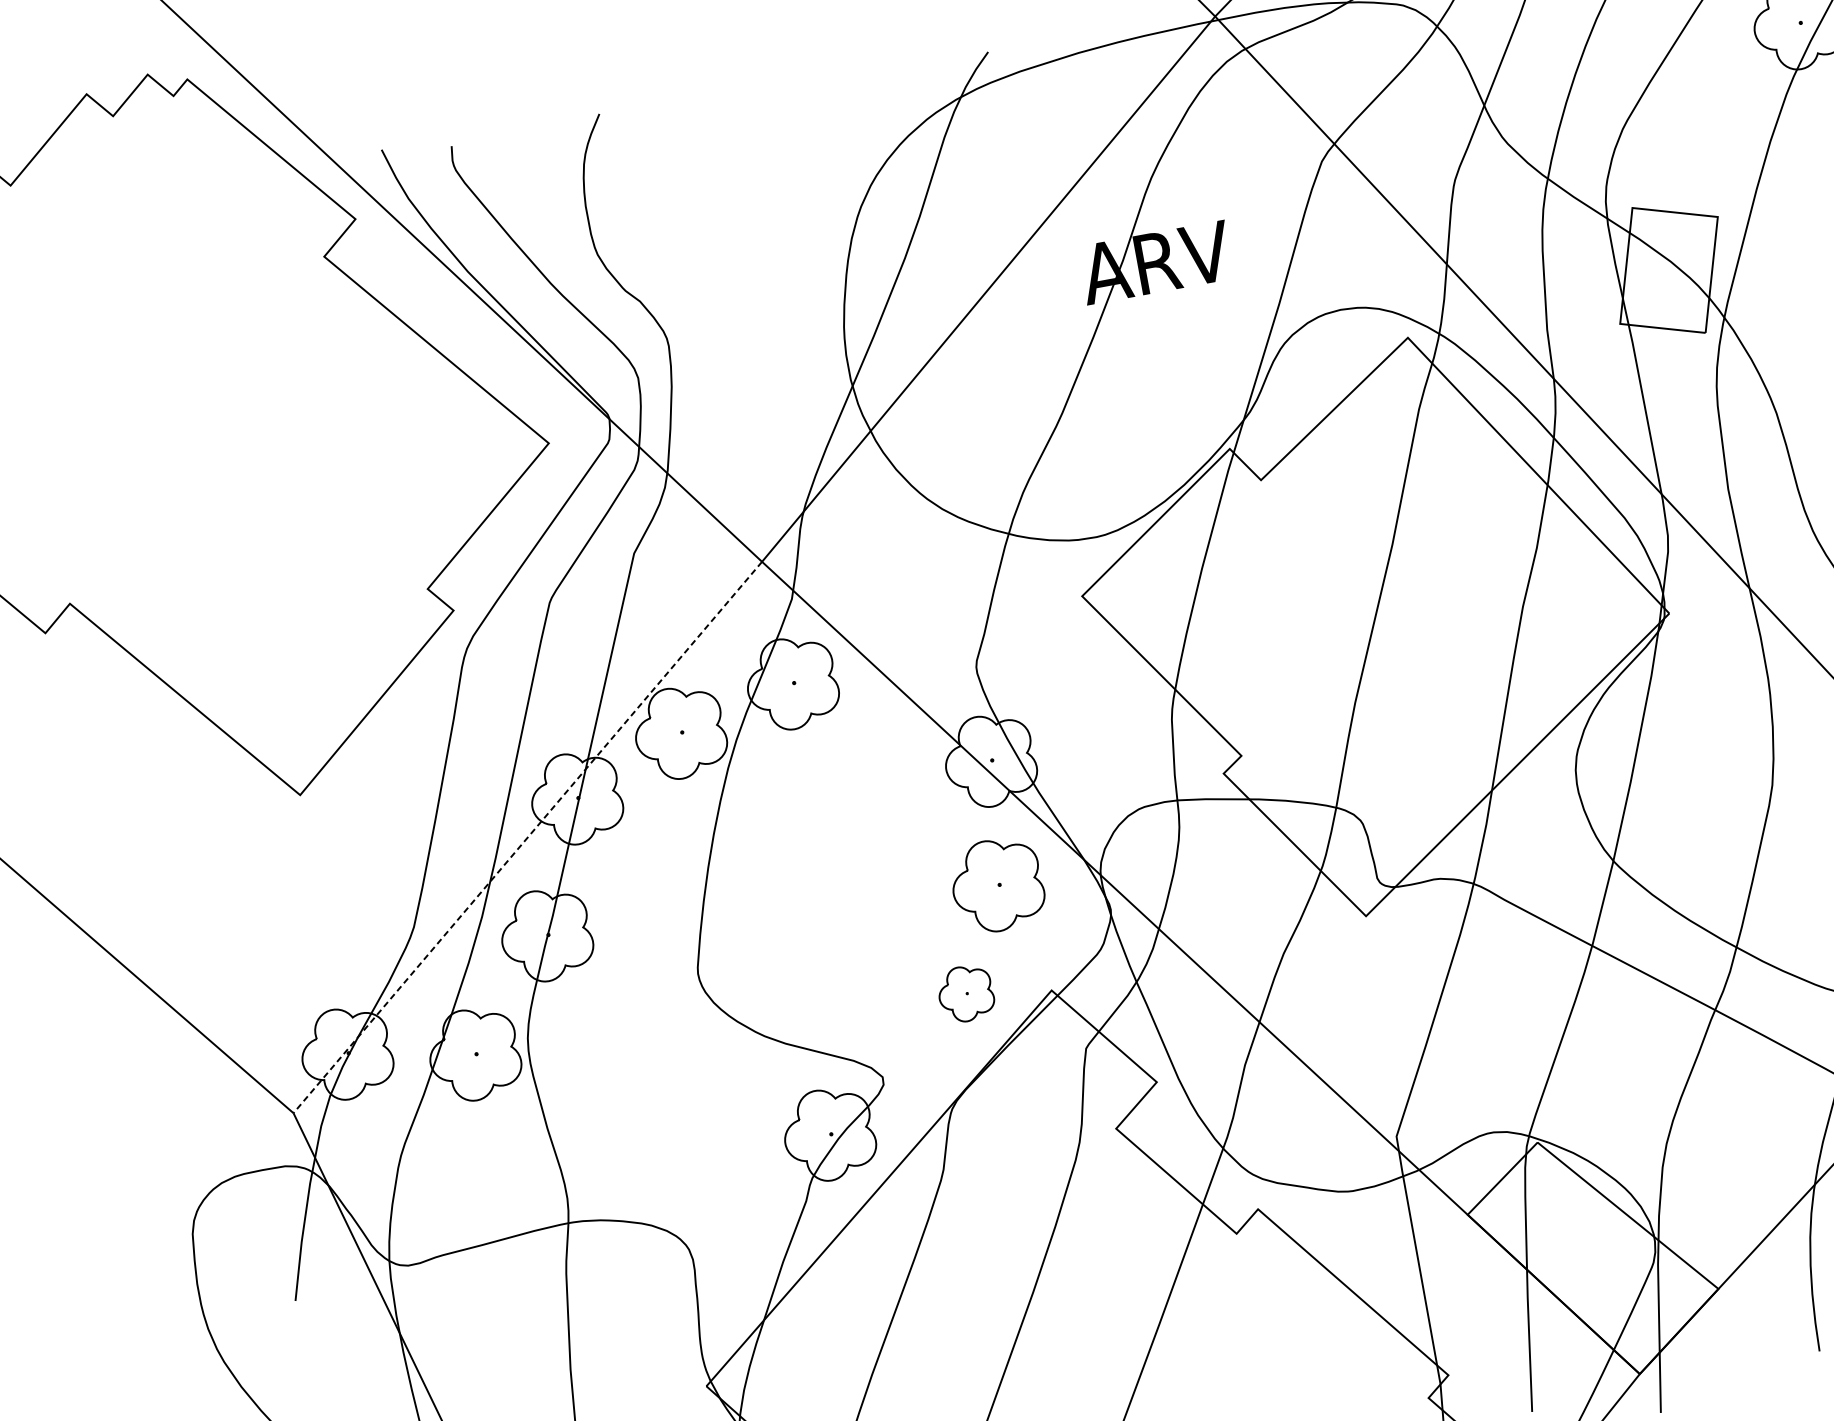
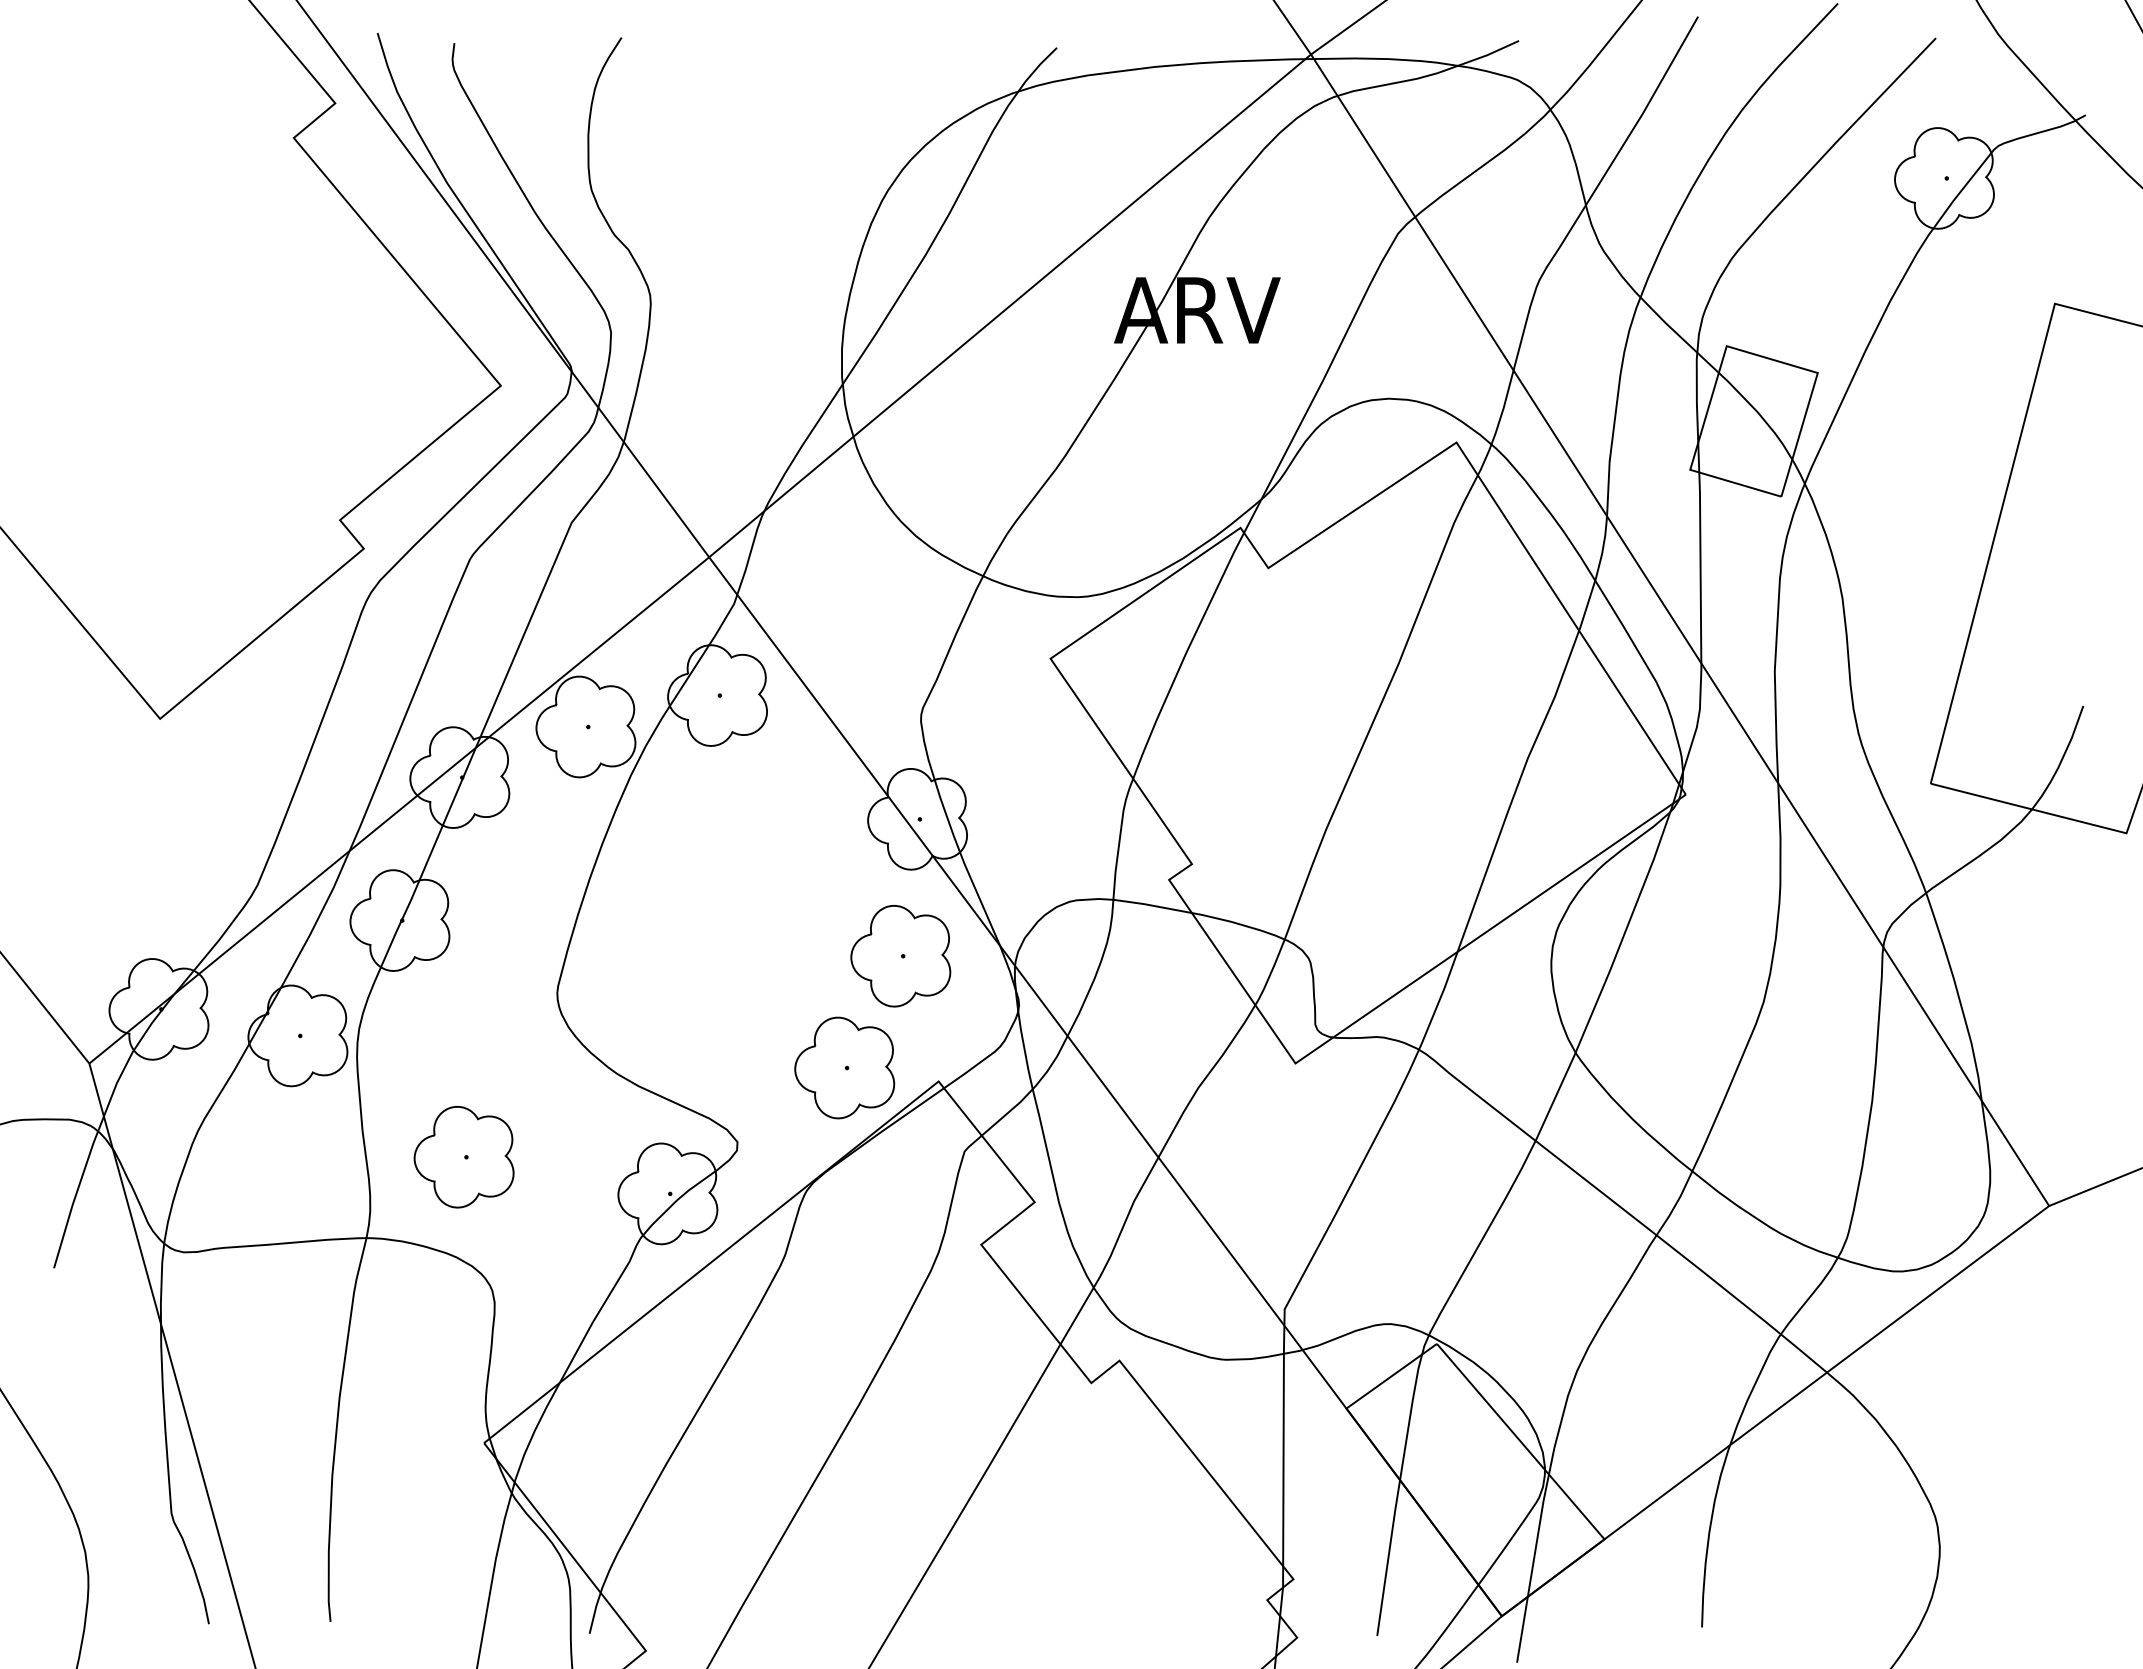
line: (527, 837) -> (398, 810), dashed -> solid
part: (965, 993) -> (844, 1067), size x1.67
part: (641, 1135) -> (463, 1157), added

